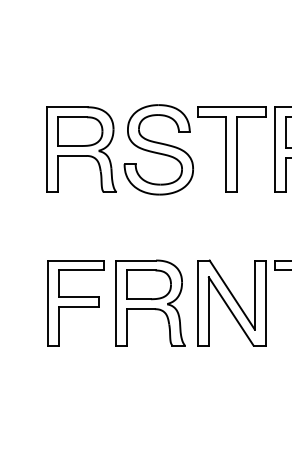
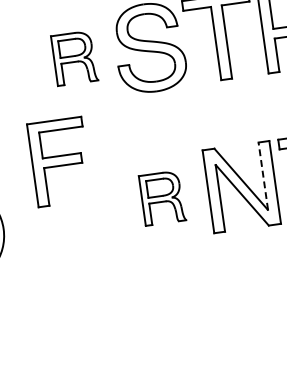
part: (81, 149) -> (74, 58), size x0.6
line: (255, 295) -> (263, 176), solid -> dashed
part: (150, 302) -> (162, 197), size x0.6
part: (75, 303) -> (59, 162), moved

